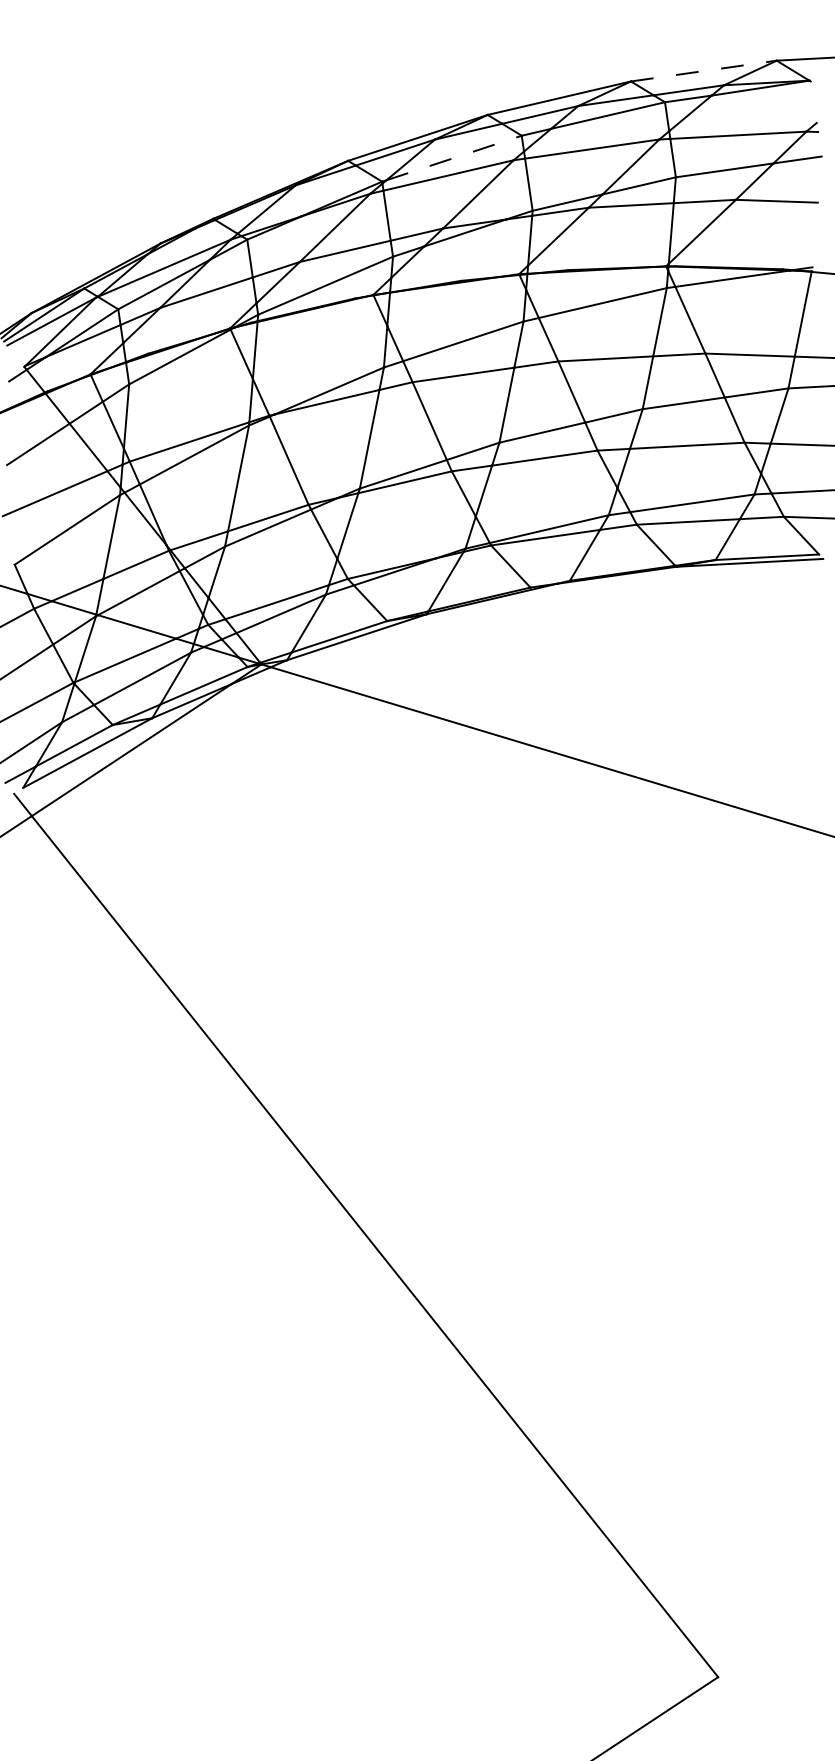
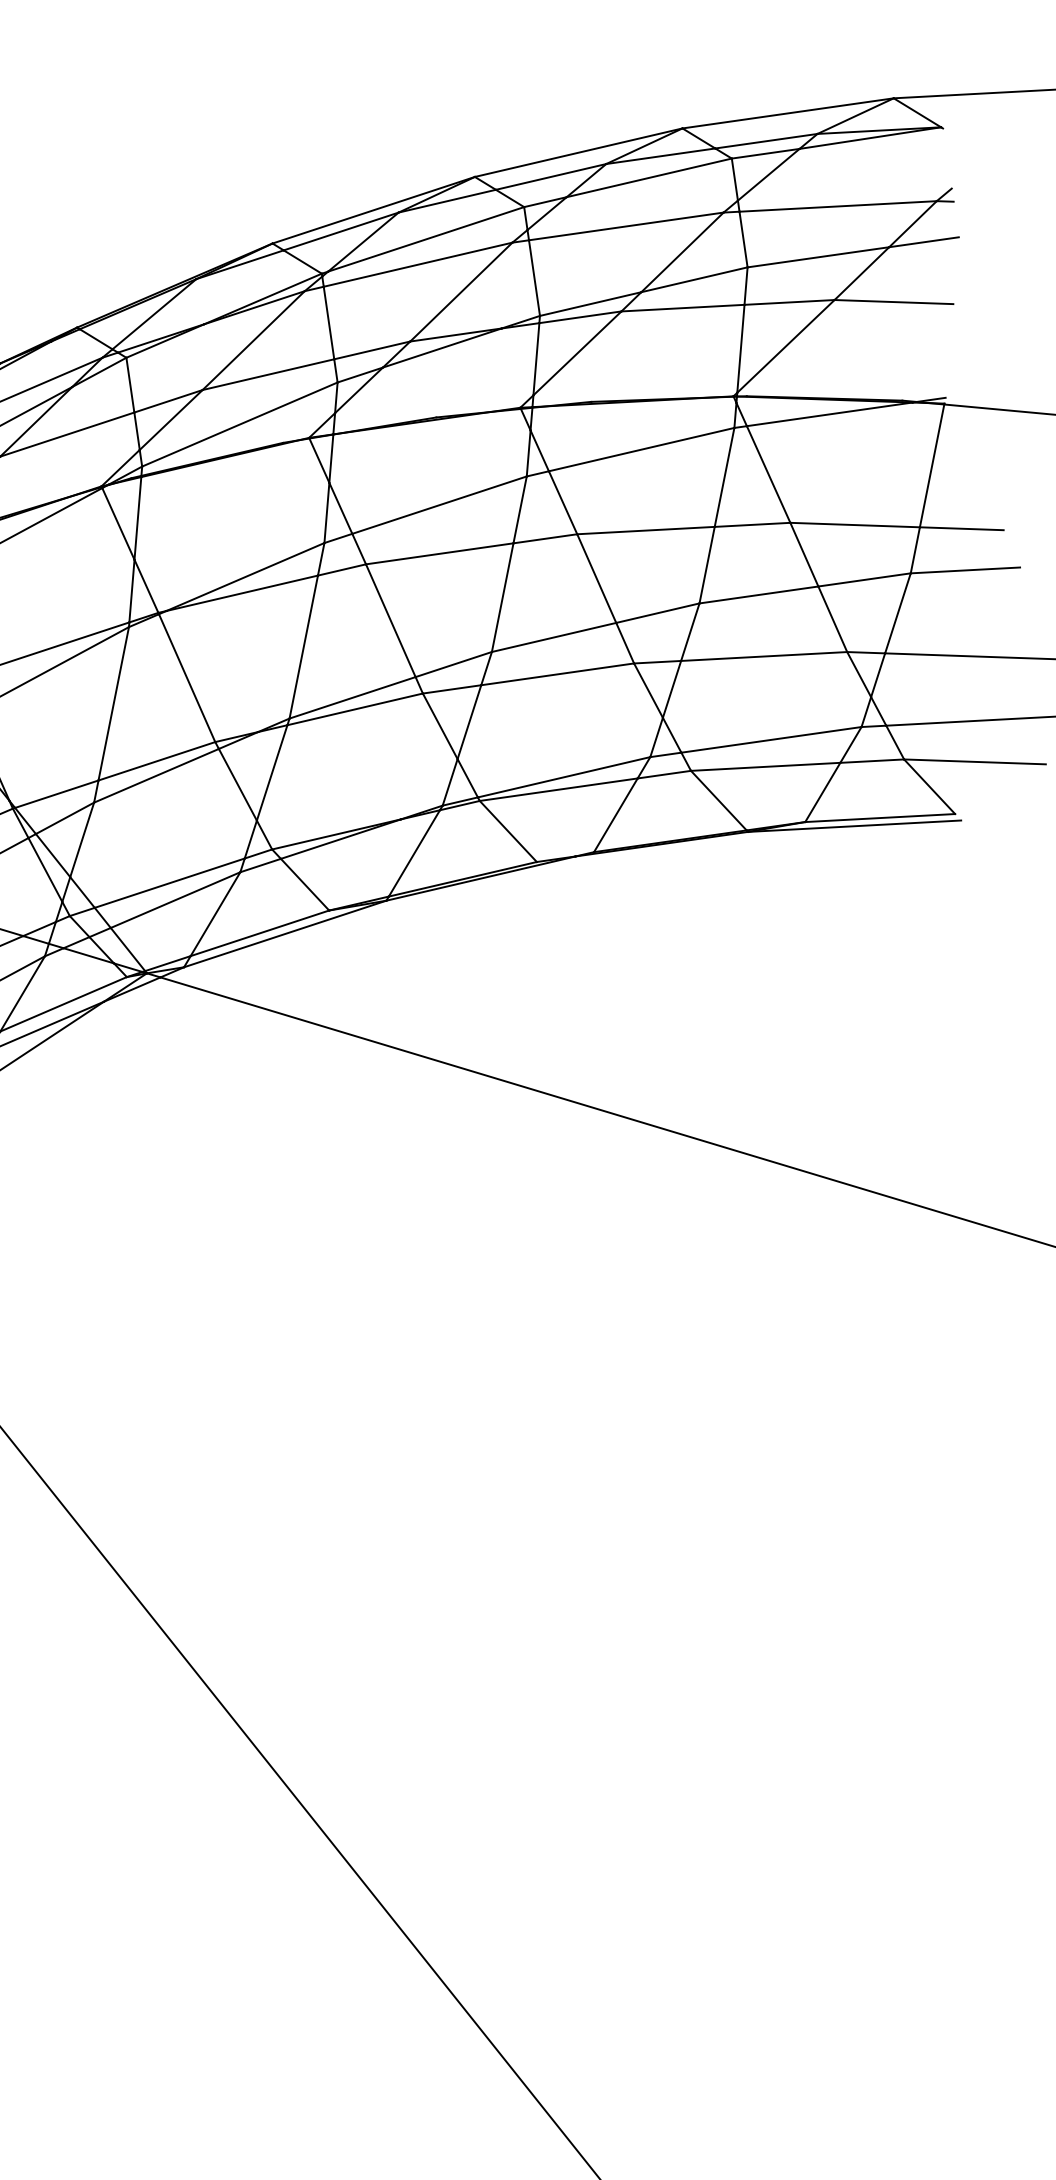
line: (703, 71) -> (787, 113), dashed -> solid
line: (454, 157) -> (426, 238), dashed -> solid

